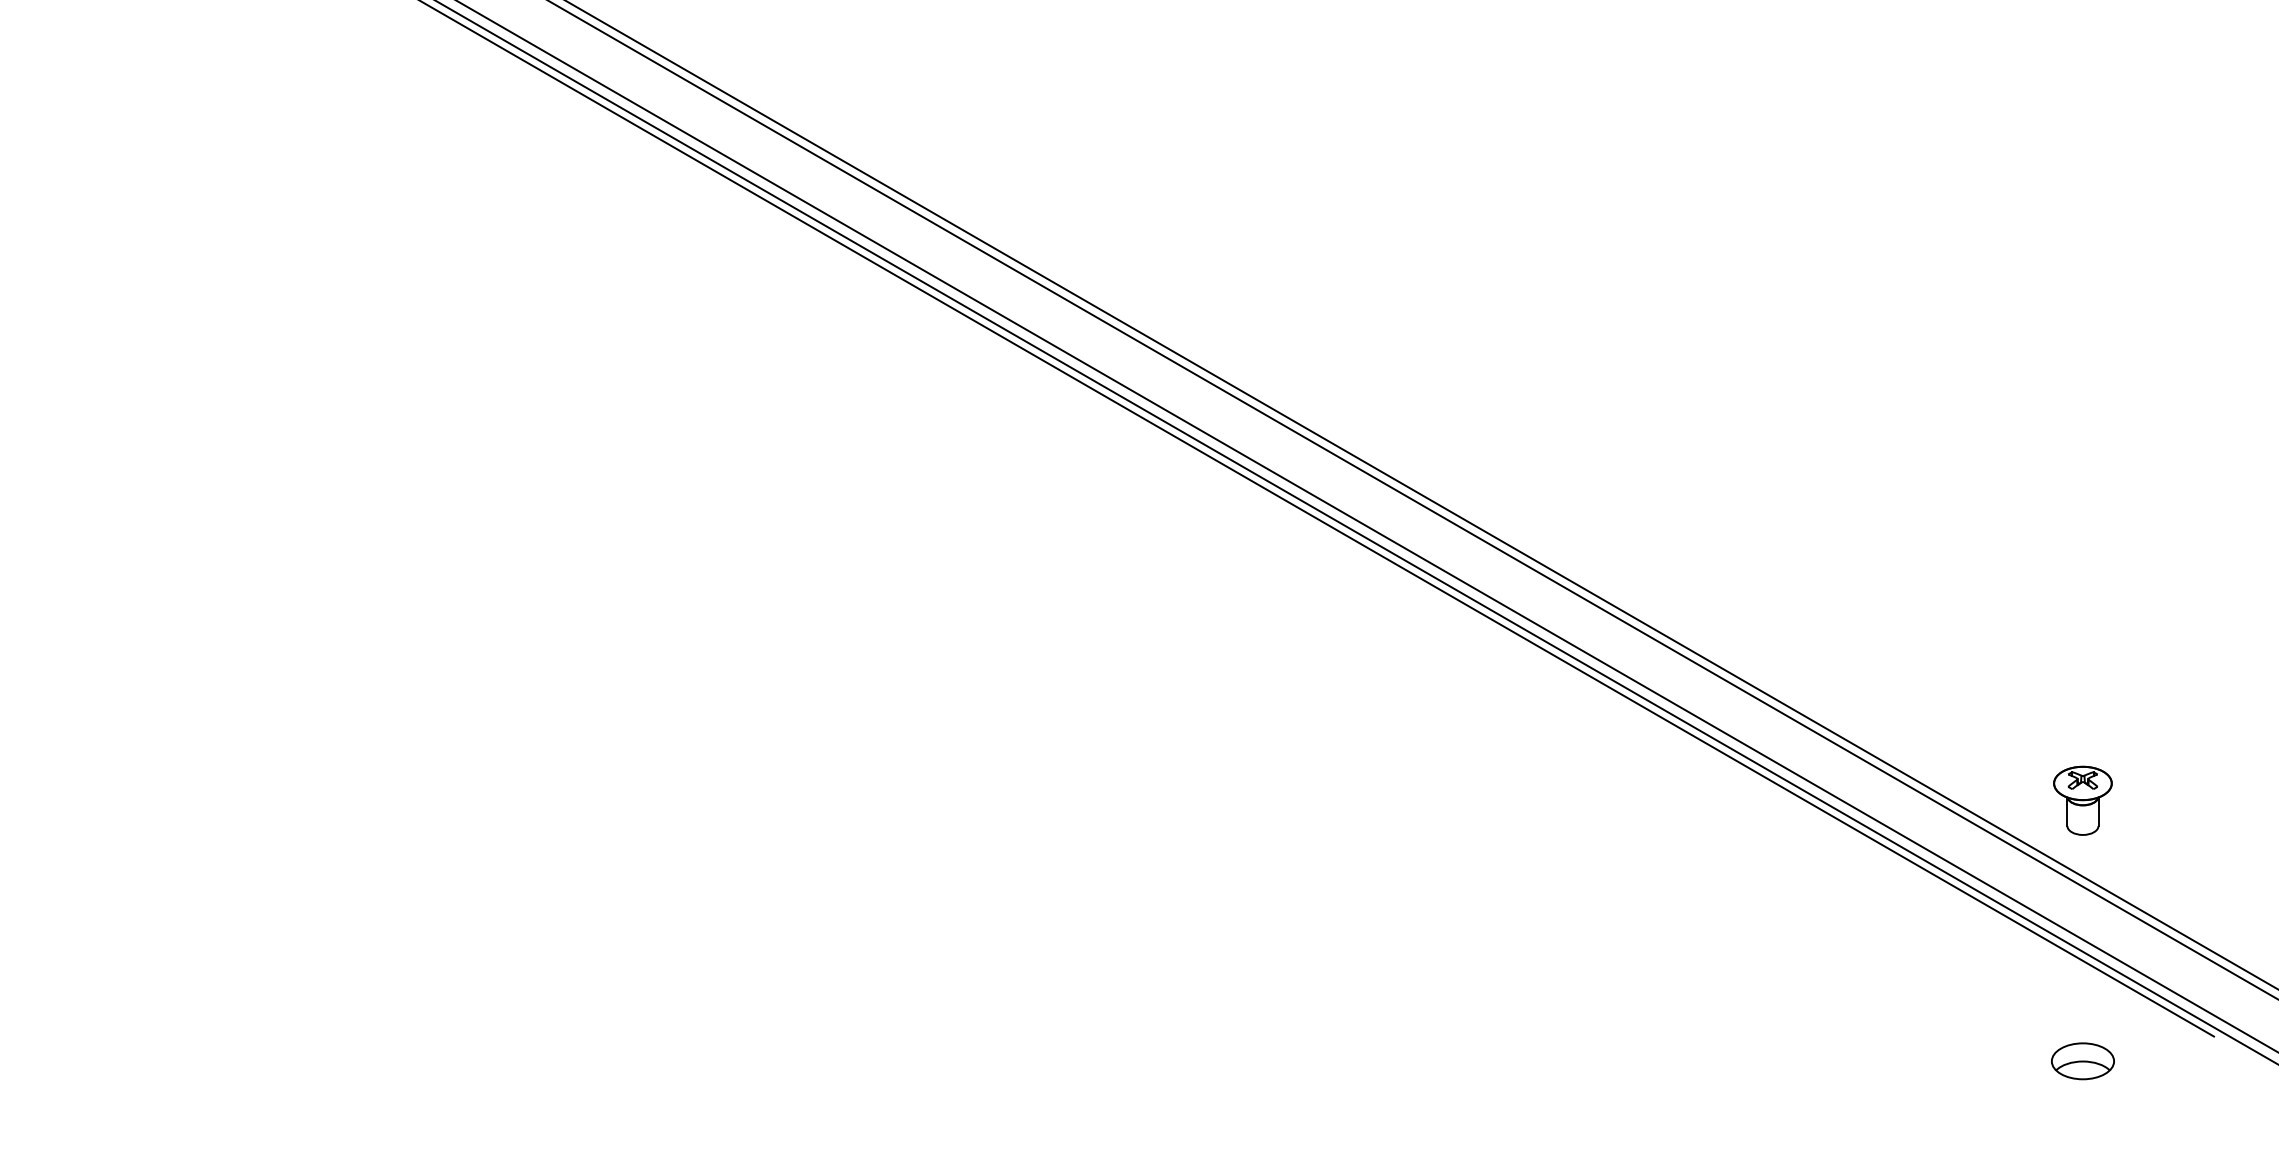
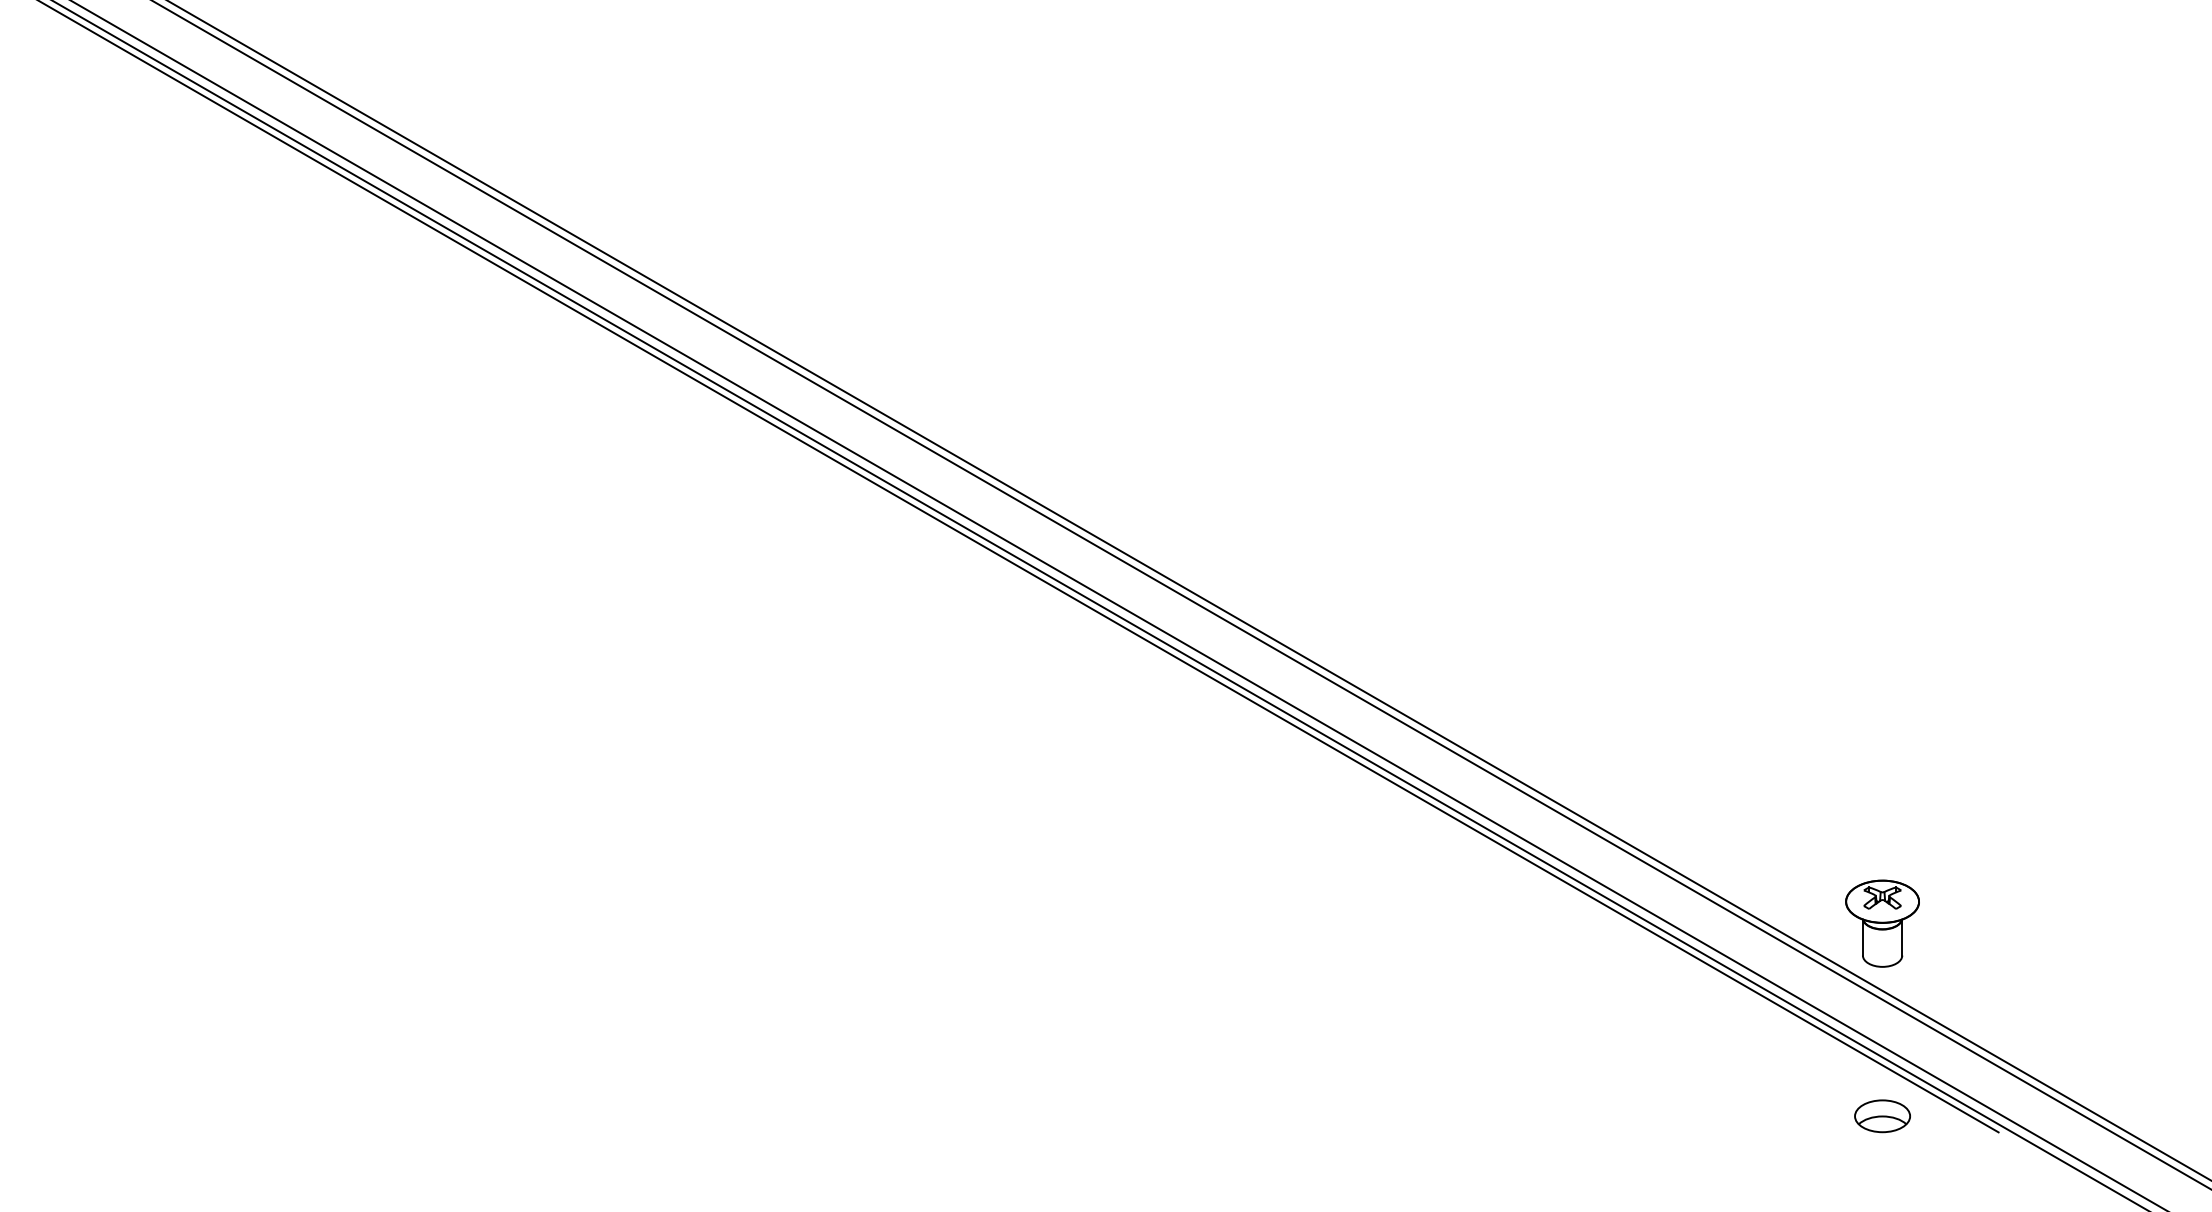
part: (2082, 800) -> (1882, 923), size x1.43
part: (2082, 1061) -> (1882, 1116), moved

